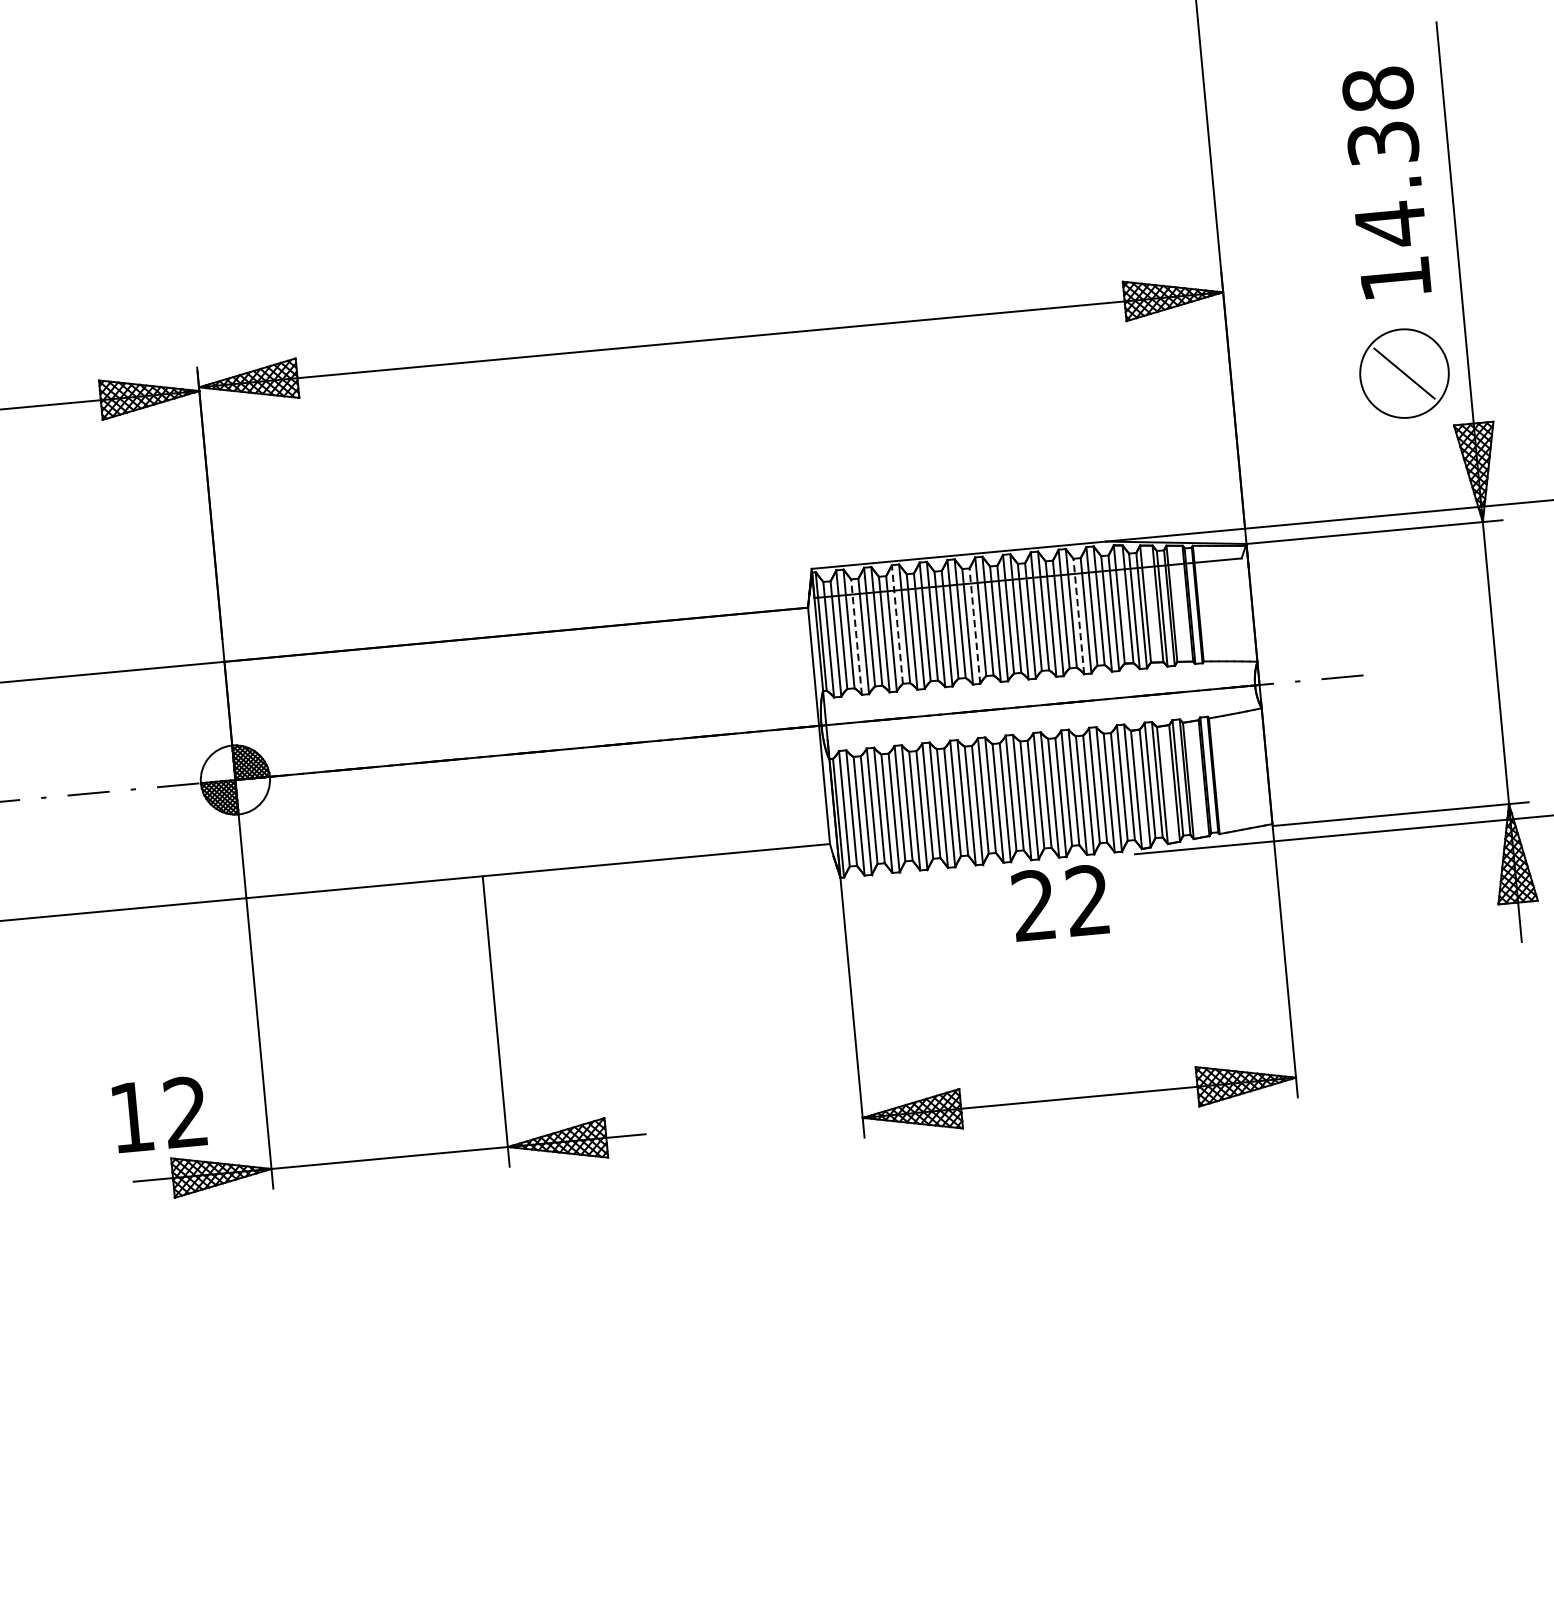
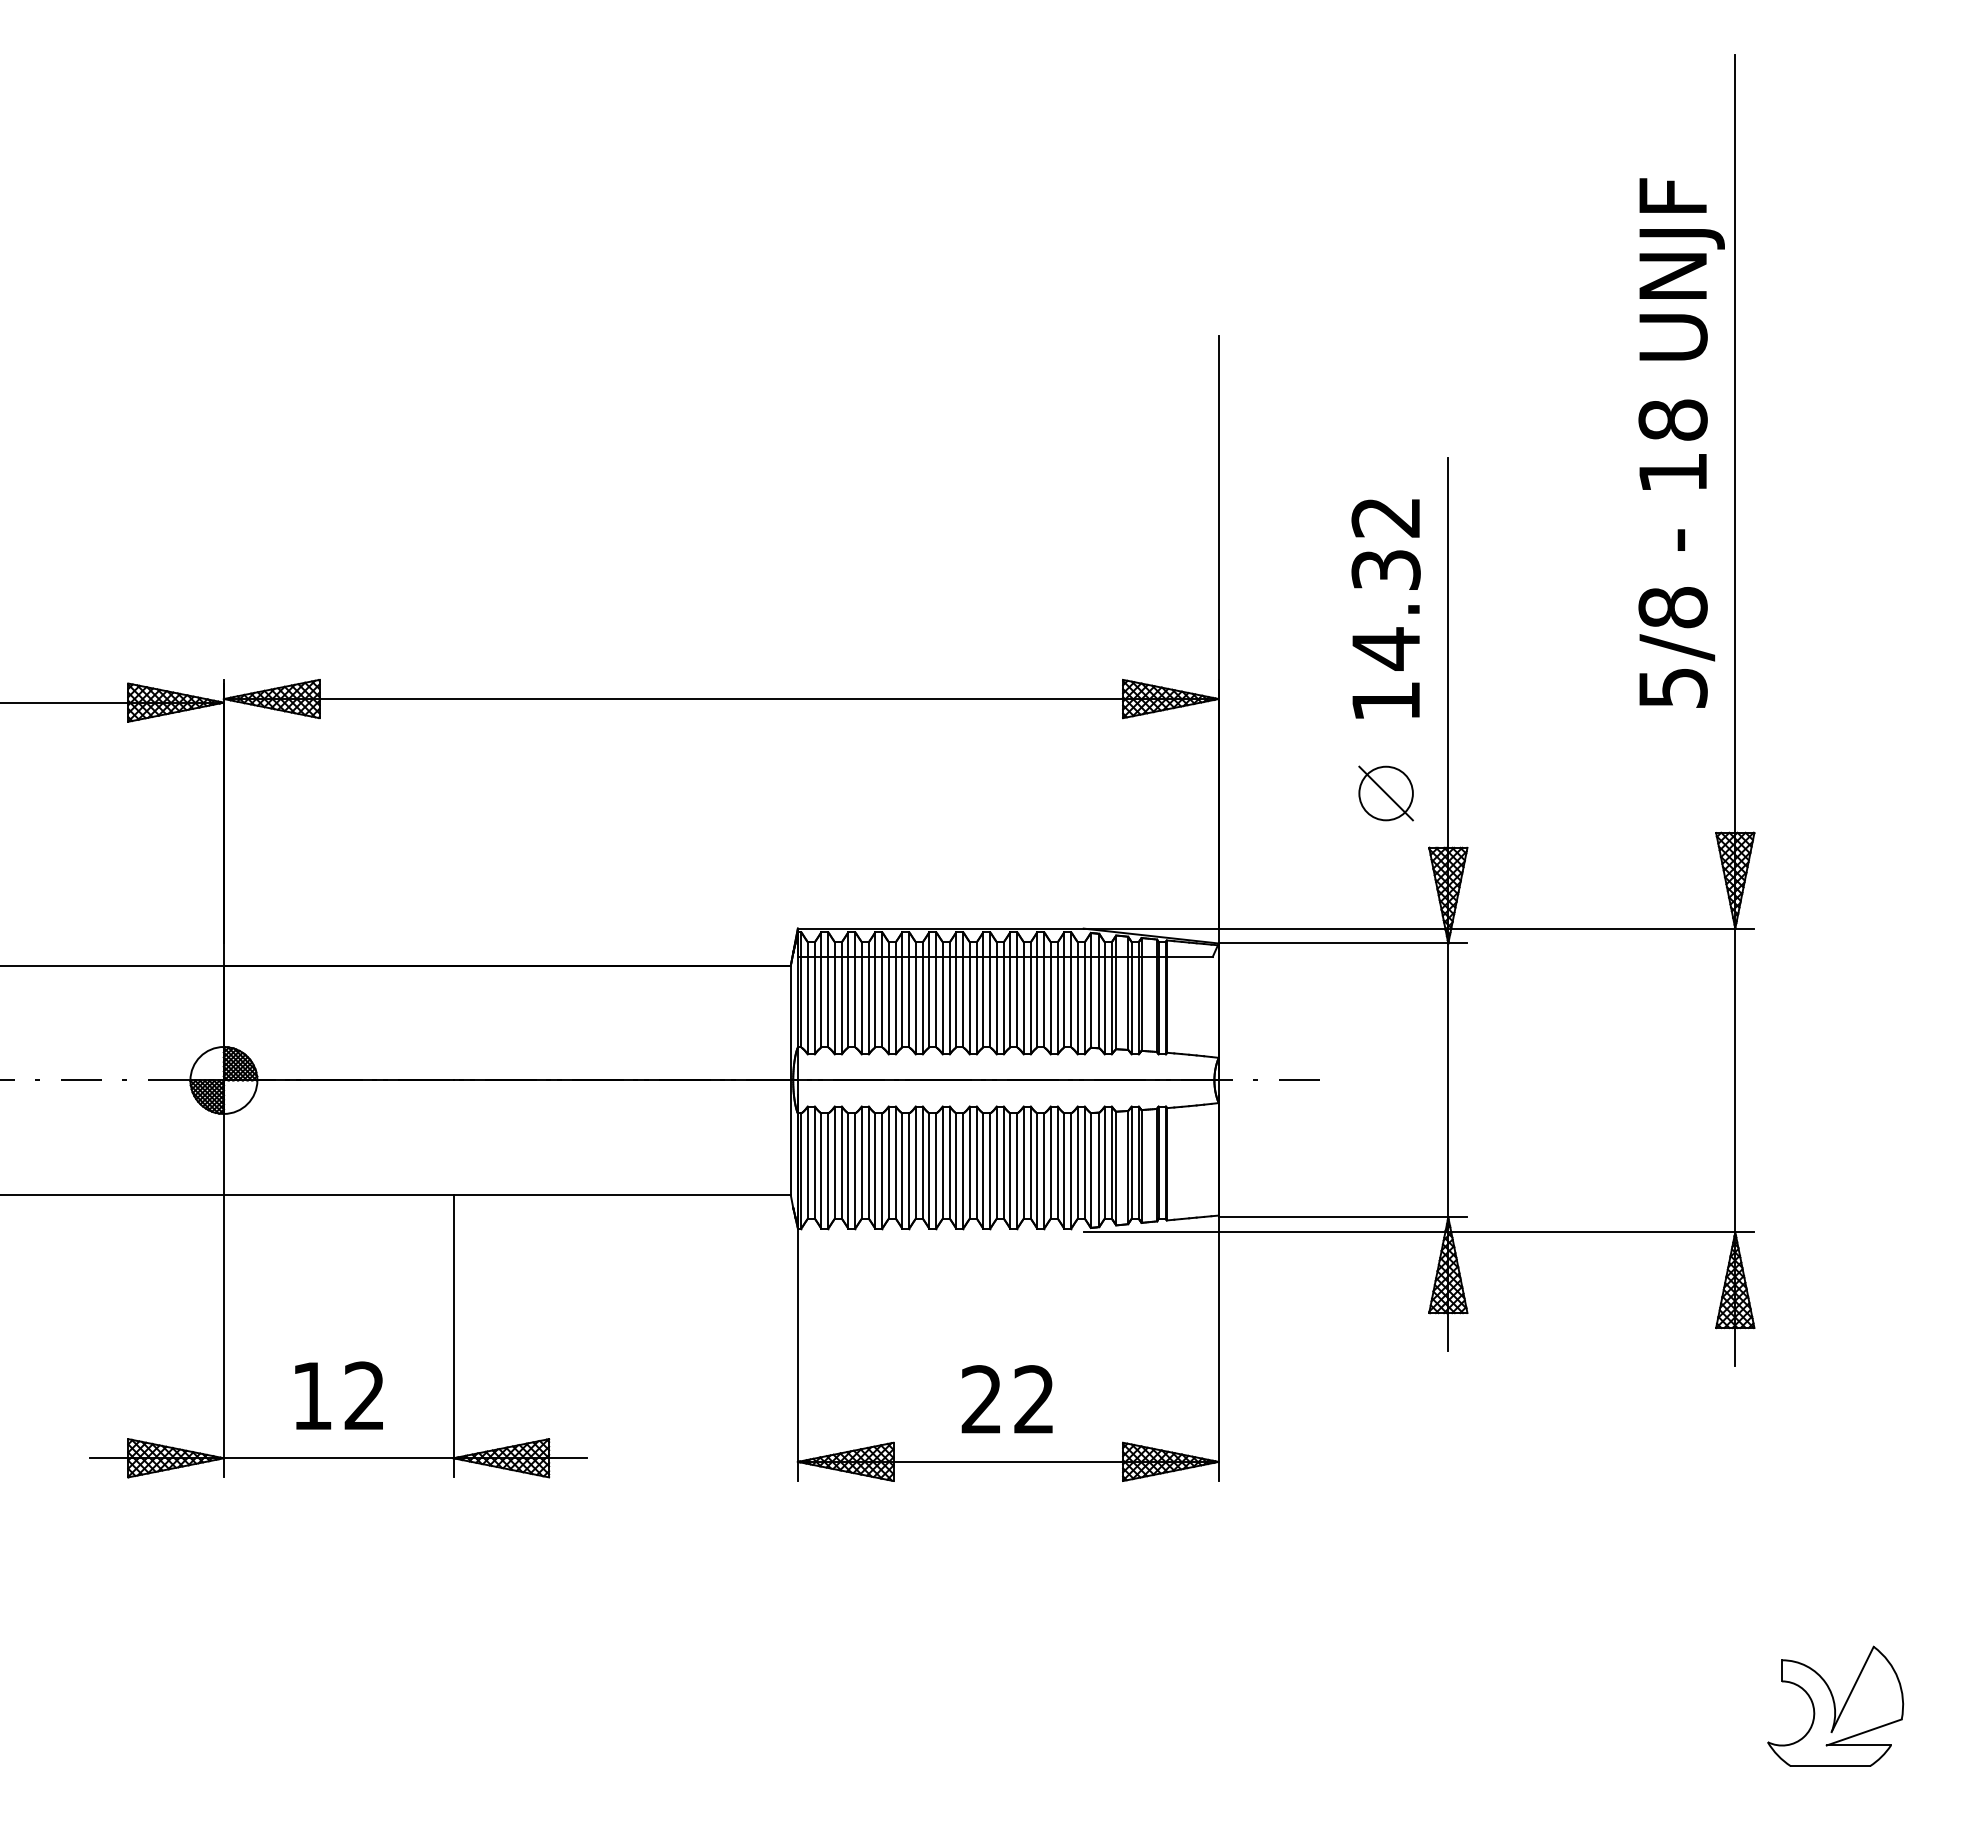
text: (1377, 89) -> (1385, 517), 14.38 -> 14.32
circle: (1403, 373) -> (1385, 793), size x0.62
line: (1078, 615) -> (1050, 997), dashed -> solid
line: (897, 624) -> (875, 989), dashed -> solid
line: (974, 625) -> (949, 997), dashed -> solid
line: (856, 636) -> (834, 997), dashed -> solid
text: (1059, 902) -> (1006, 1399), moved
text: (159, 1114) -> (338, 1395), moved

